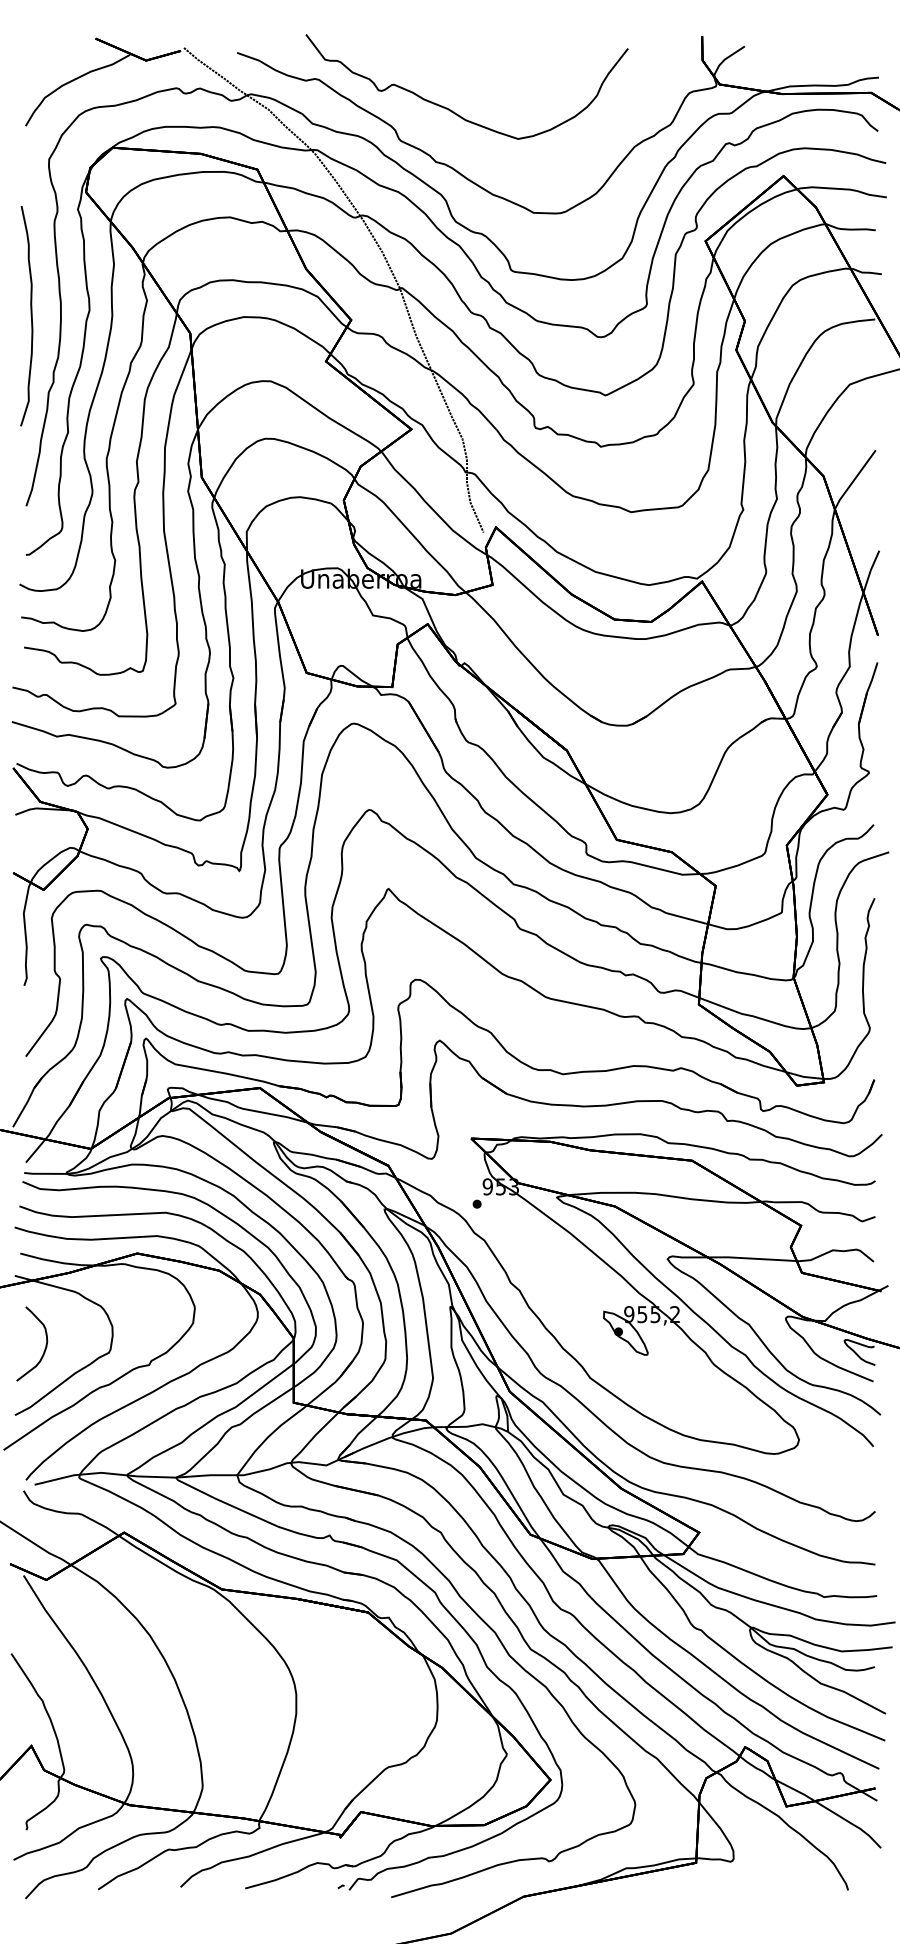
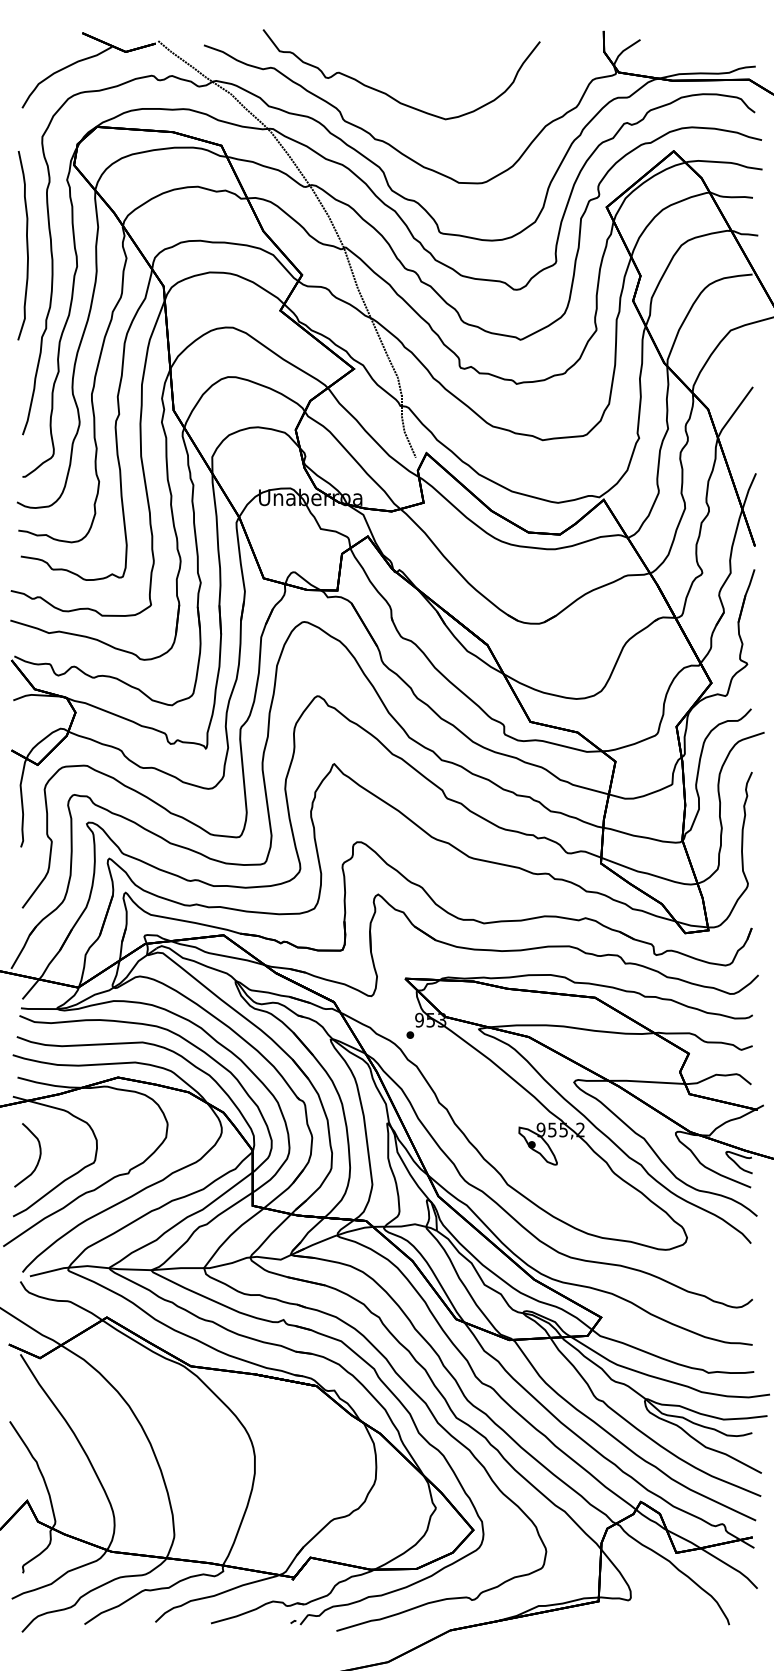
curve: (30, 315) -> (26, 245), moved

